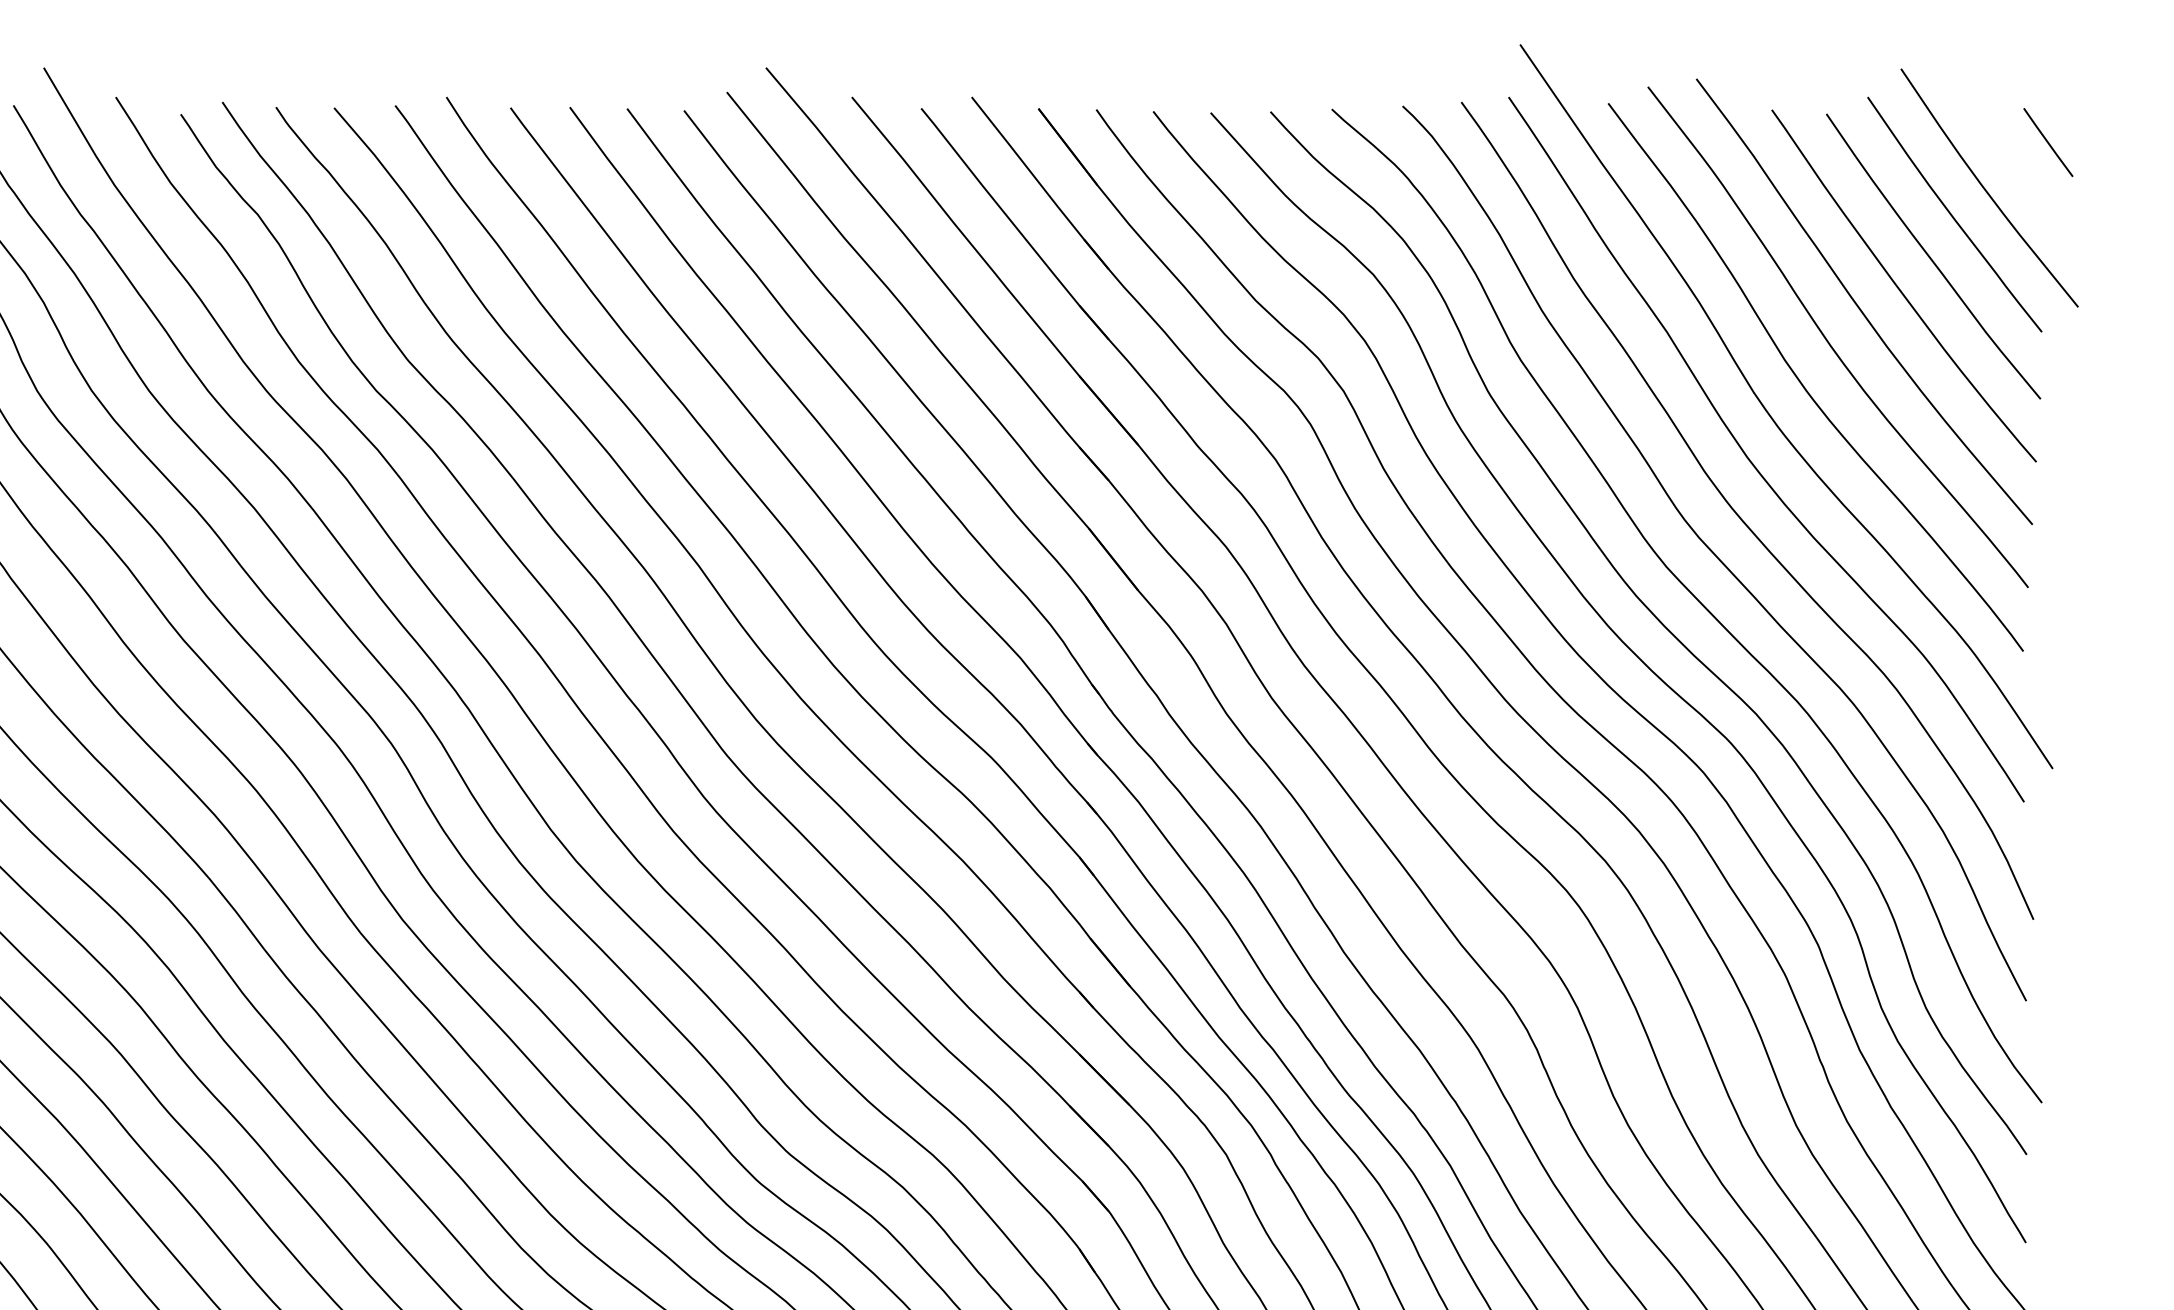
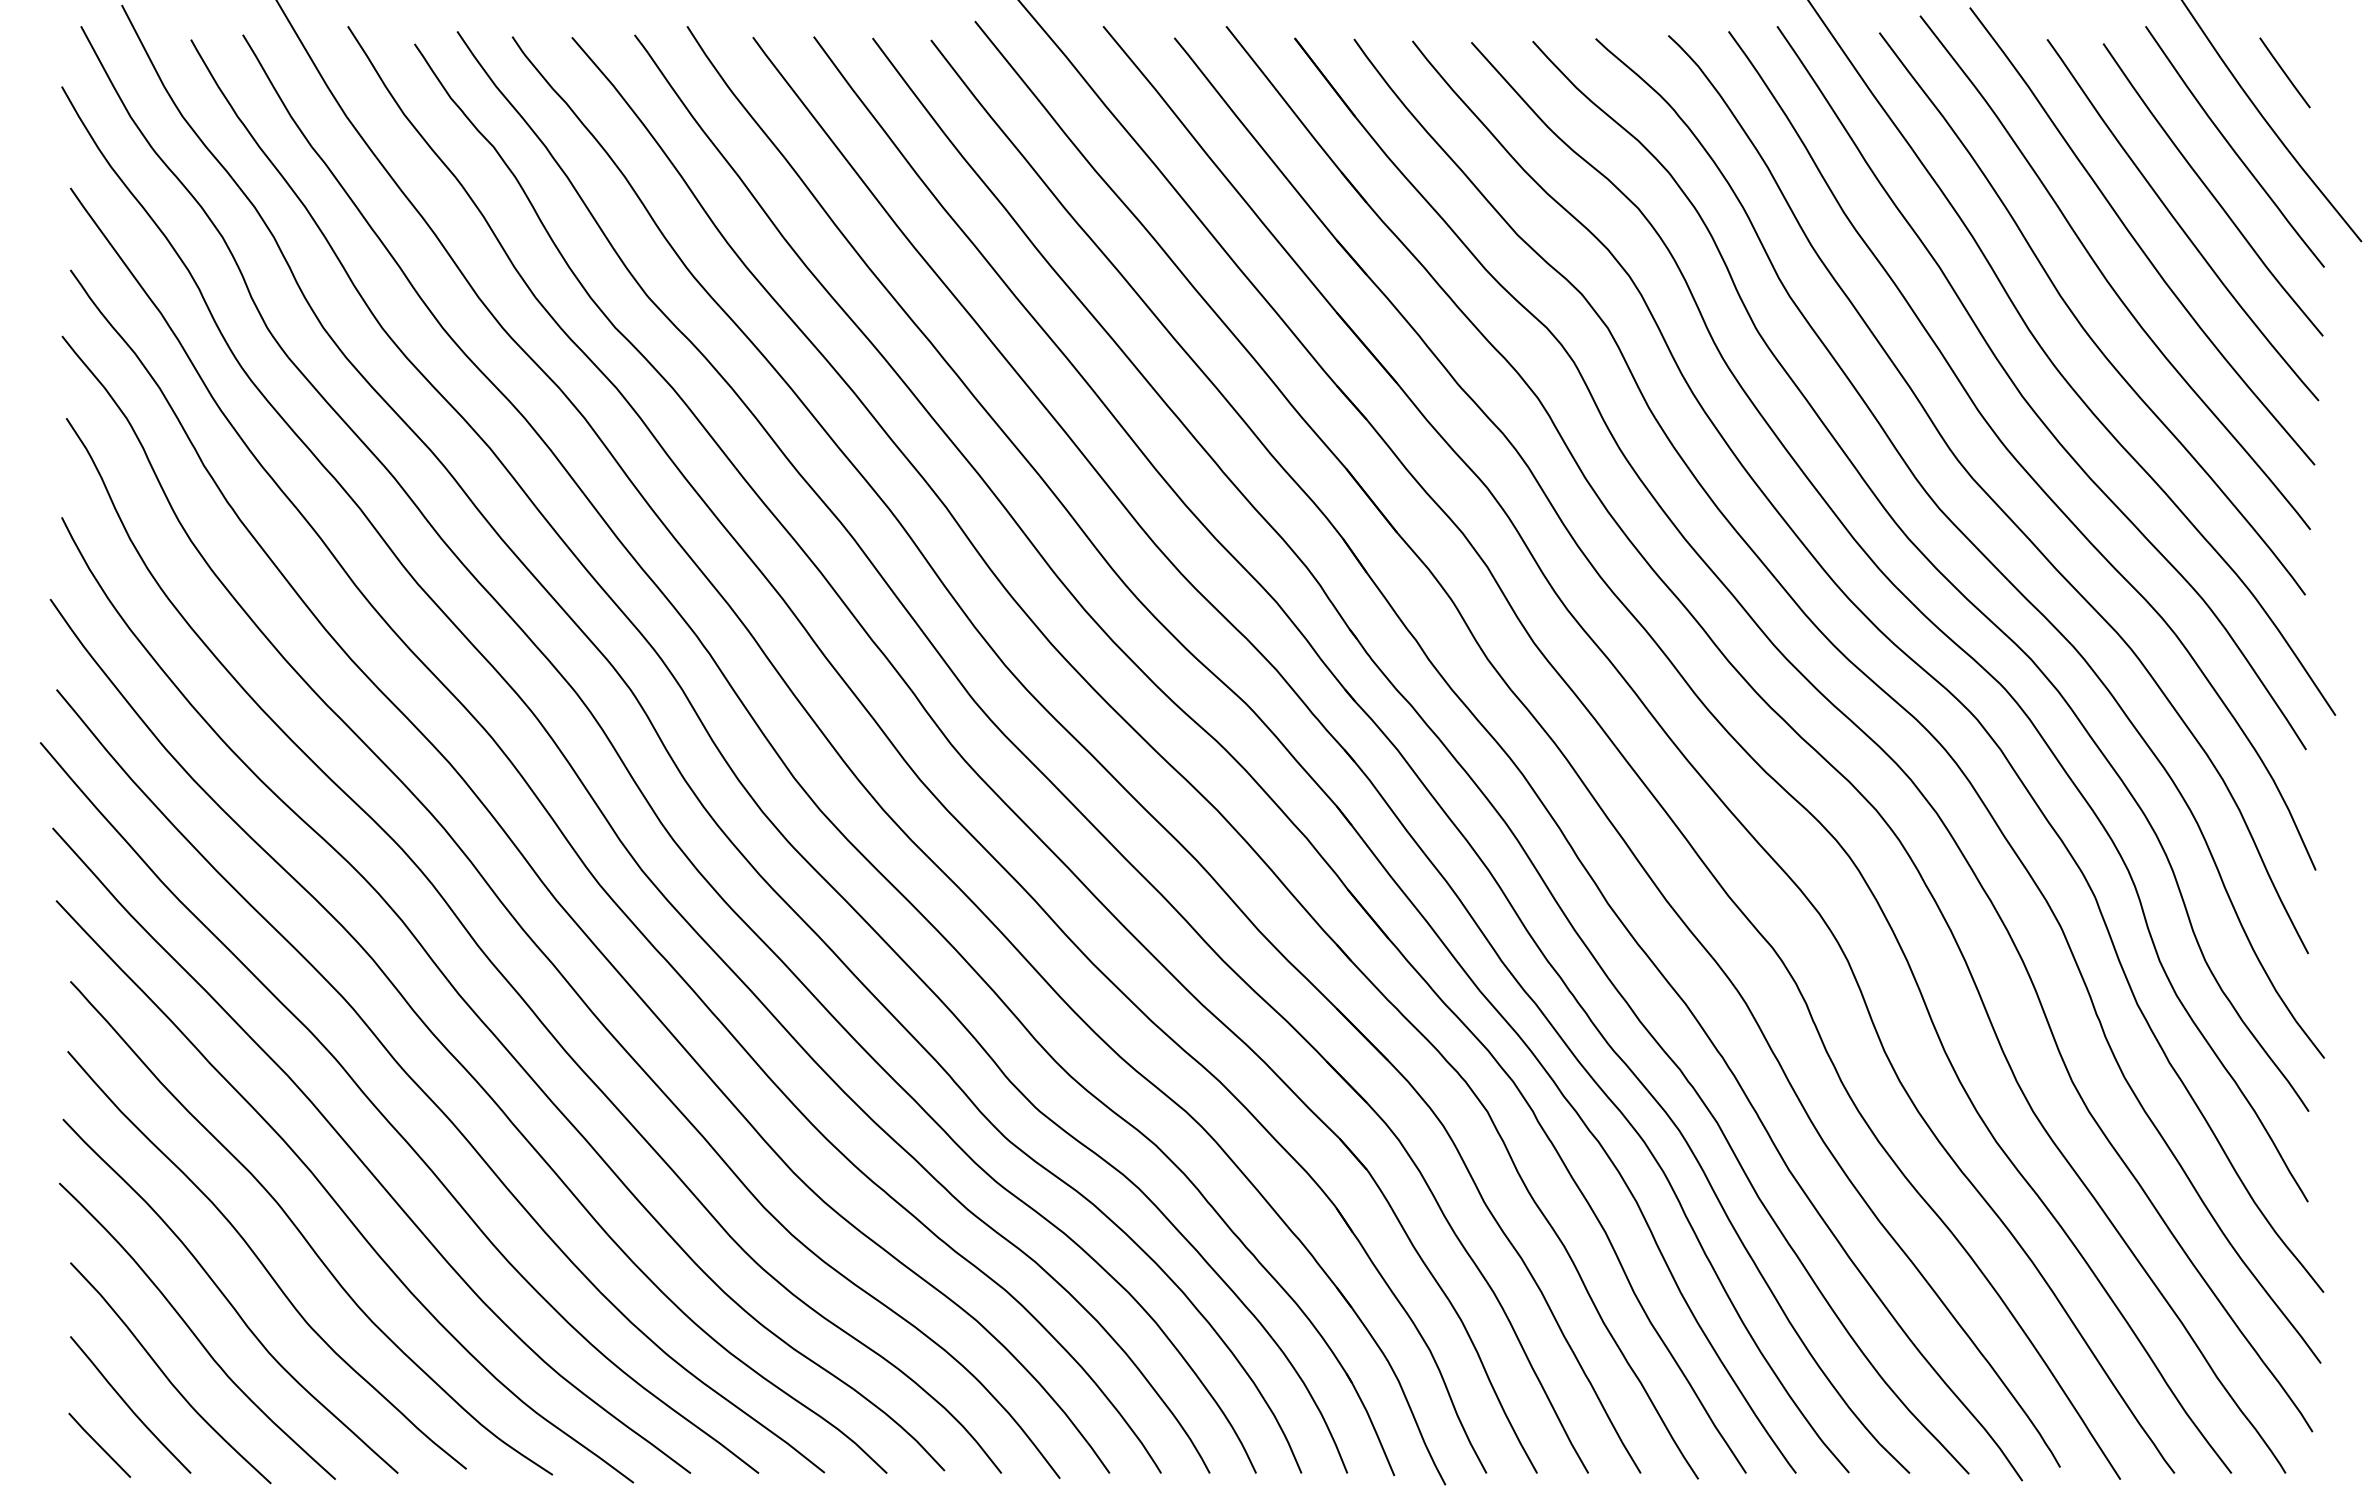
line: (2047, 142) -> (2284, 72), moved

